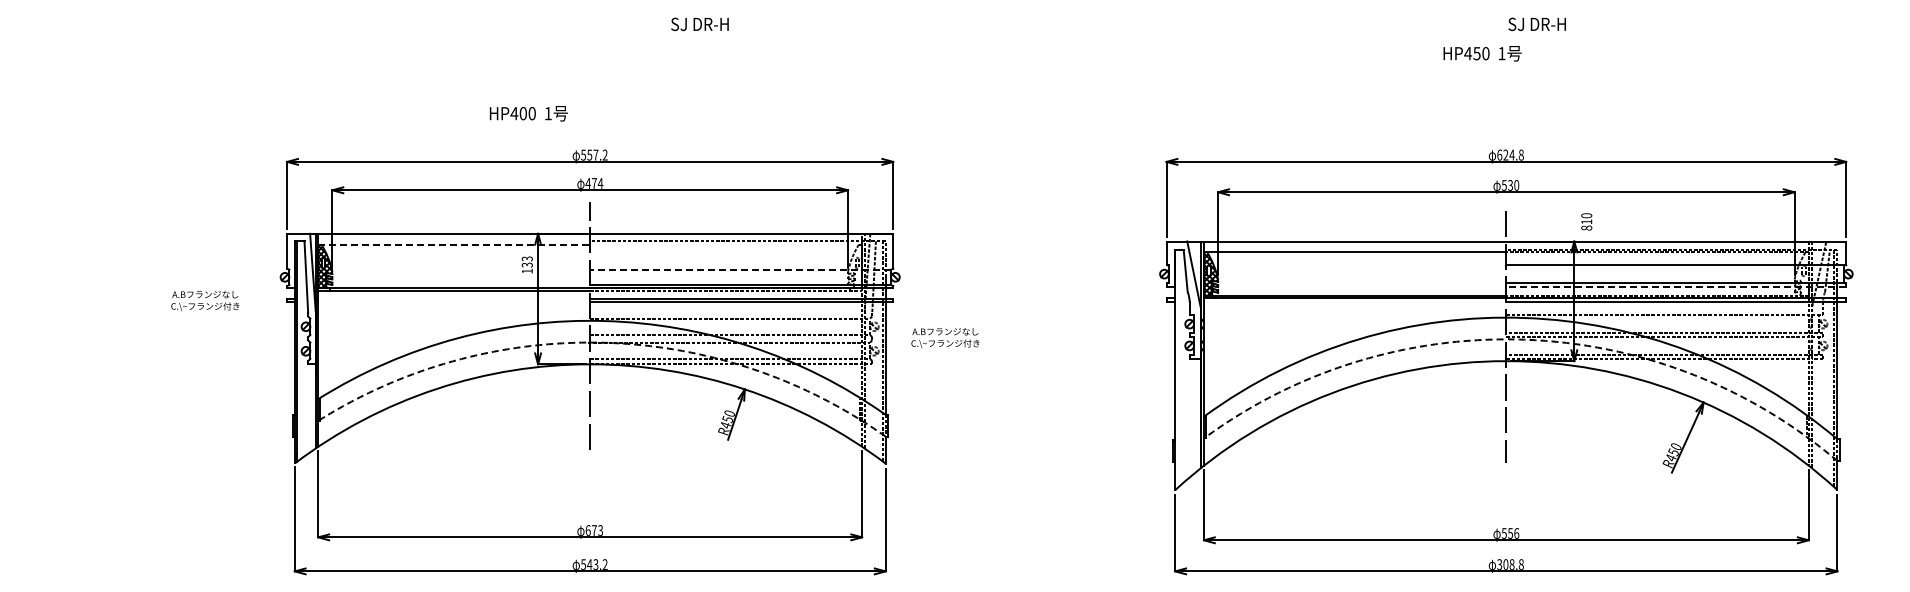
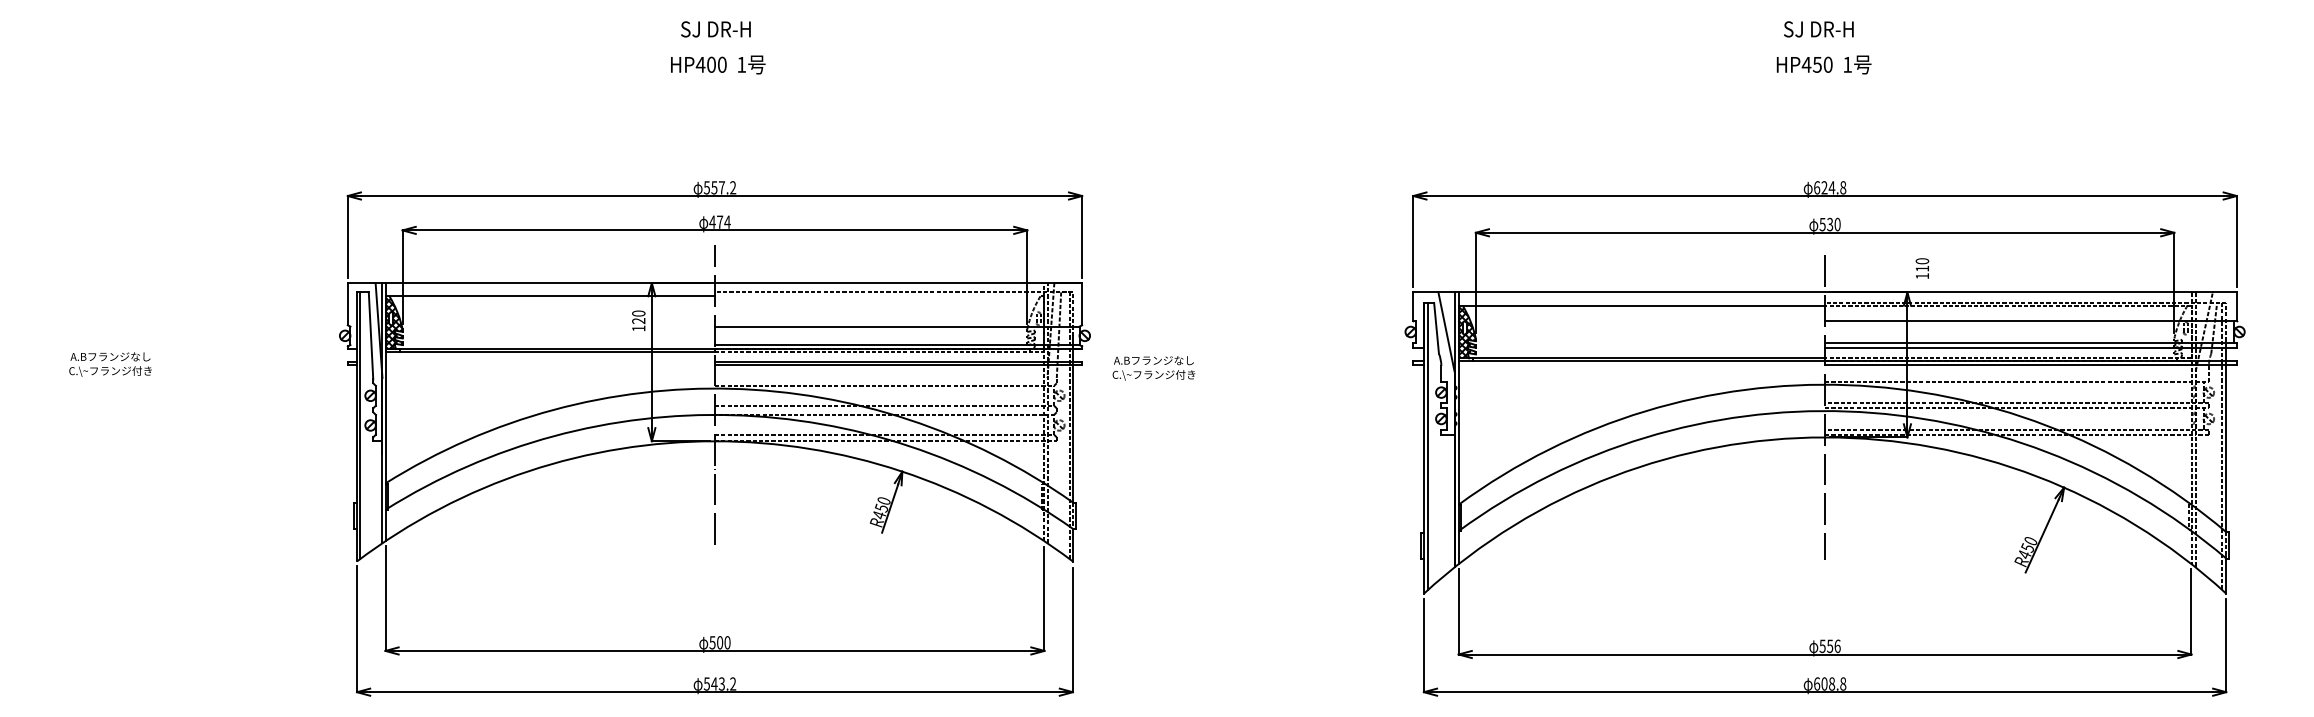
text: (699, 24) -> (715, 29), moved
text: (1536, 24) -> (1817, 29), moved
text: (1482, 53) -> (1824, 64), moved
text: (528, 113) -> (717, 64), moved
text: (1586, 227) -> (1922, 275), 810 -> 110
line: (454, 244) -> (550, 296), dashed -> solid
text: (527, 261) -> (638, 316), 133 -> 120
line: (740, 269) -> (897, 326), dashed -> solid
line: (1676, 287) -> (2031, 348), dashed -> solid
text: (205, 300) -> (110, 363), moved
text: (945, 338) -> (1153, 368), moved
arc: (1524, 339) -> (1847, 411), dashed -> solid
arc: (604, 342) -> (732, 414), dashed -> solid
line: (1178, 368) -> (1427, 446), added
text: (594, 530) -> (720, 642), 673 -> 500
text: (1499, 564) -> (1816, 683), 308.8 -> 608.8

